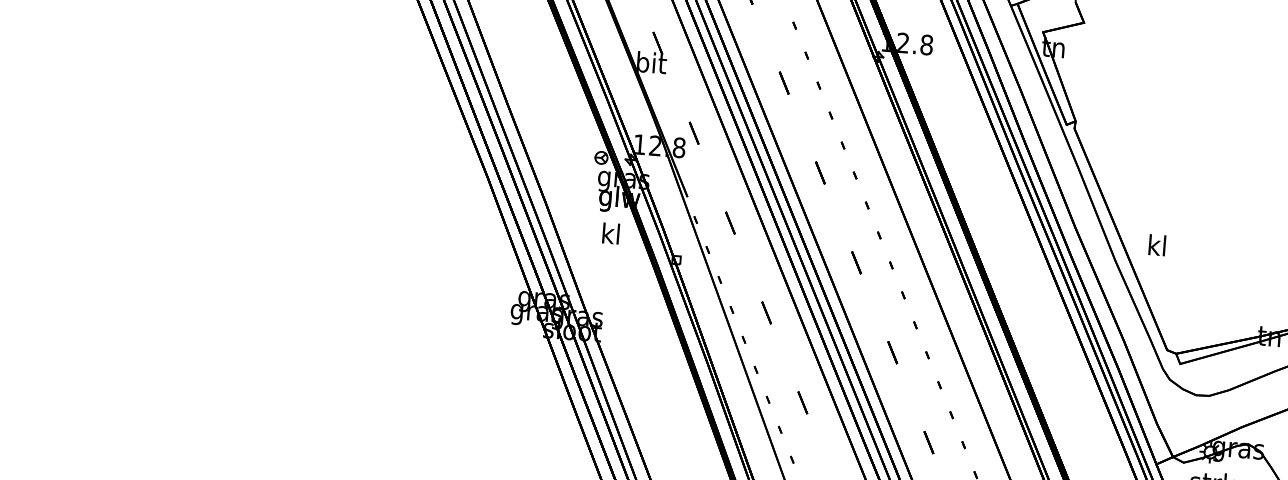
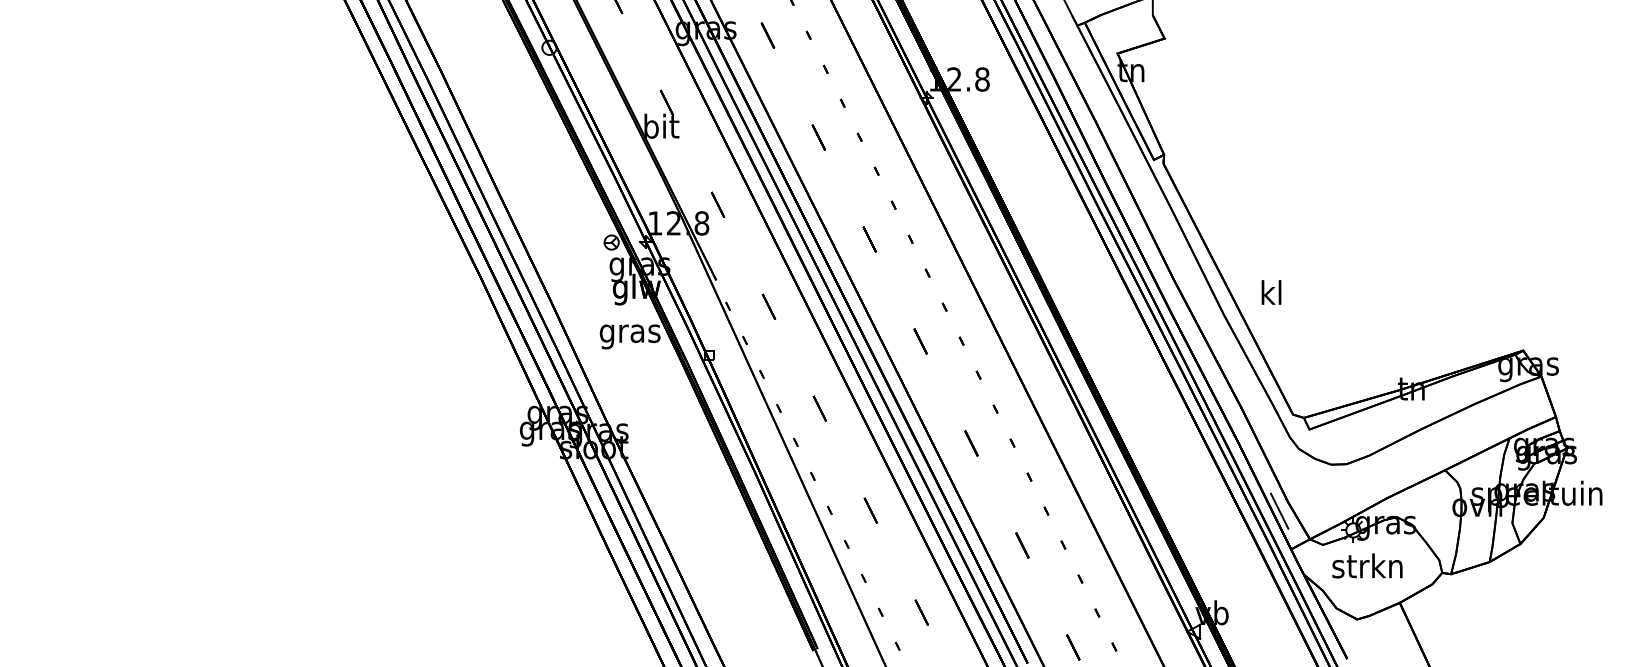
text: (610, 236) -> (629, 333), kl -> gras
line: (1149, 430) -> (1279, 510), added

